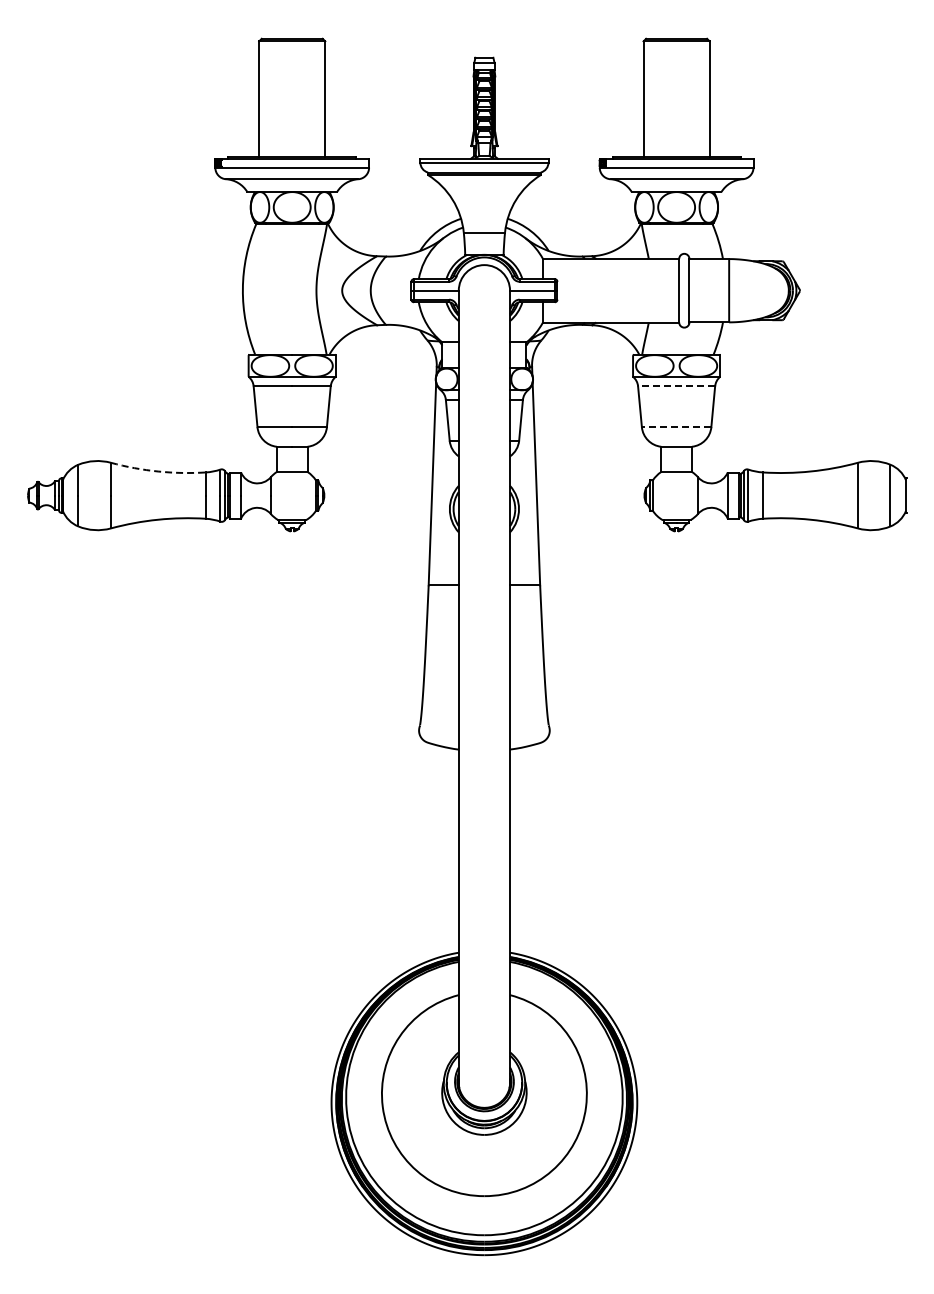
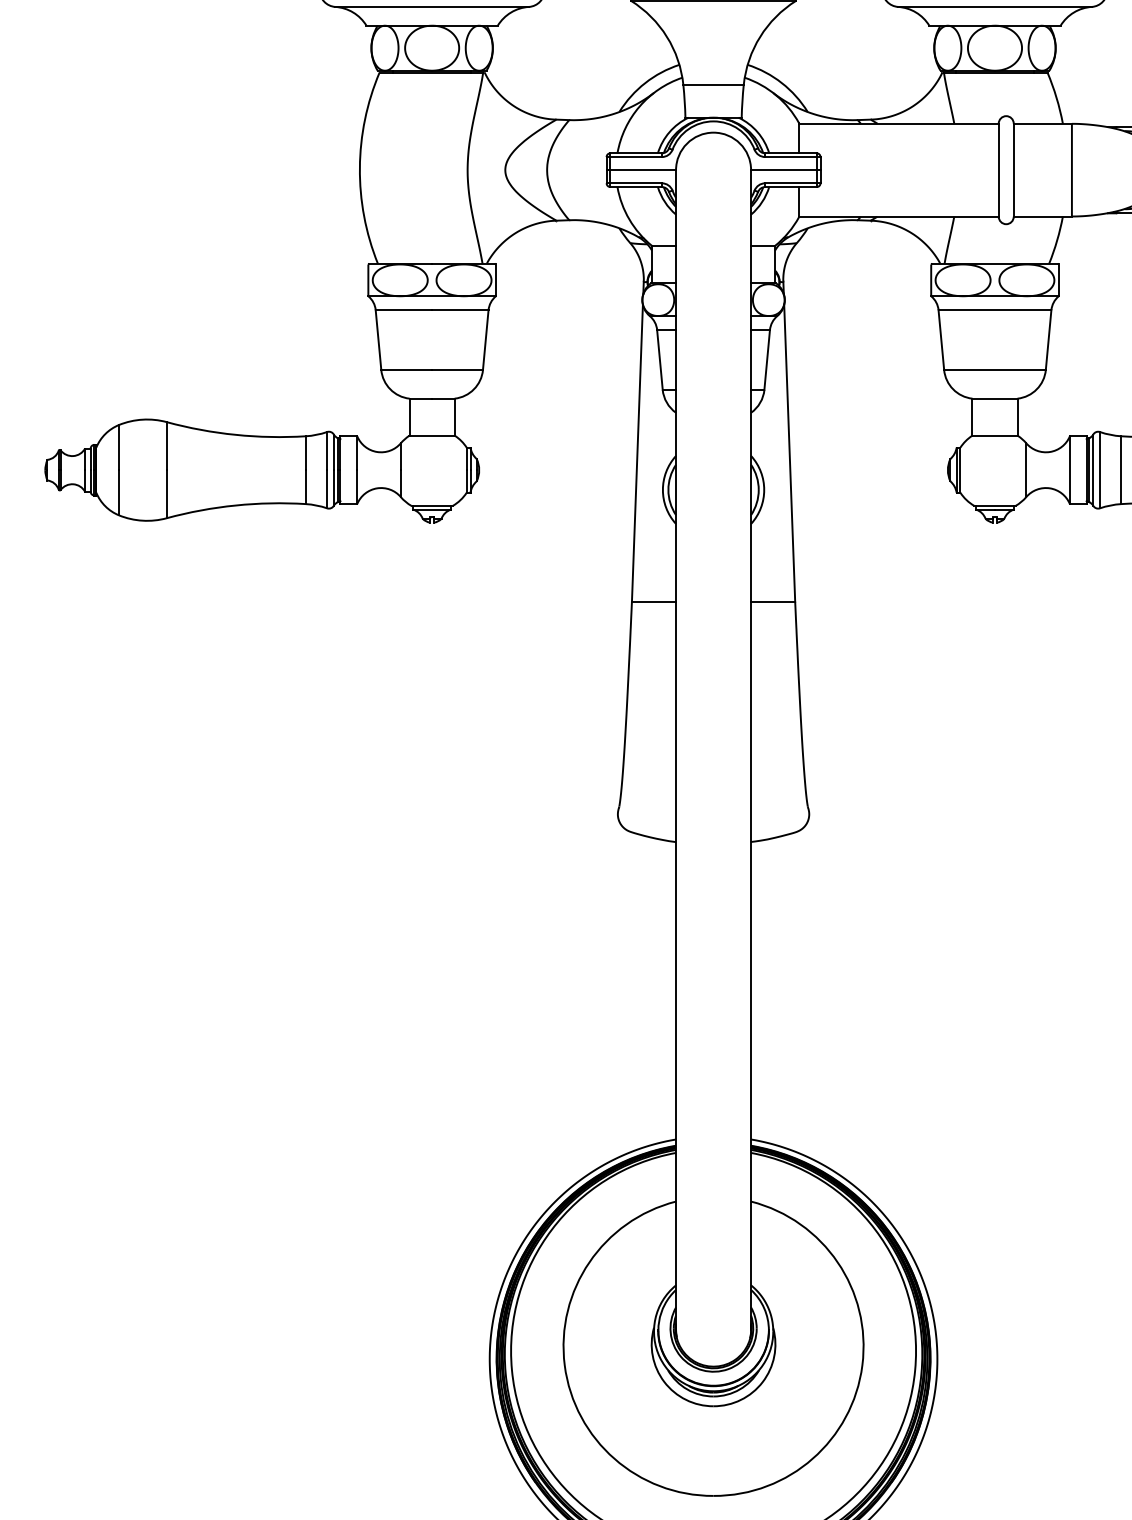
line: (676, 386) -> (994, 310), dashed -> solid
line: (676, 427) -> (994, 370), dashed -> solid
arc: (158, 471) -> (236, 434), dashed -> solid

